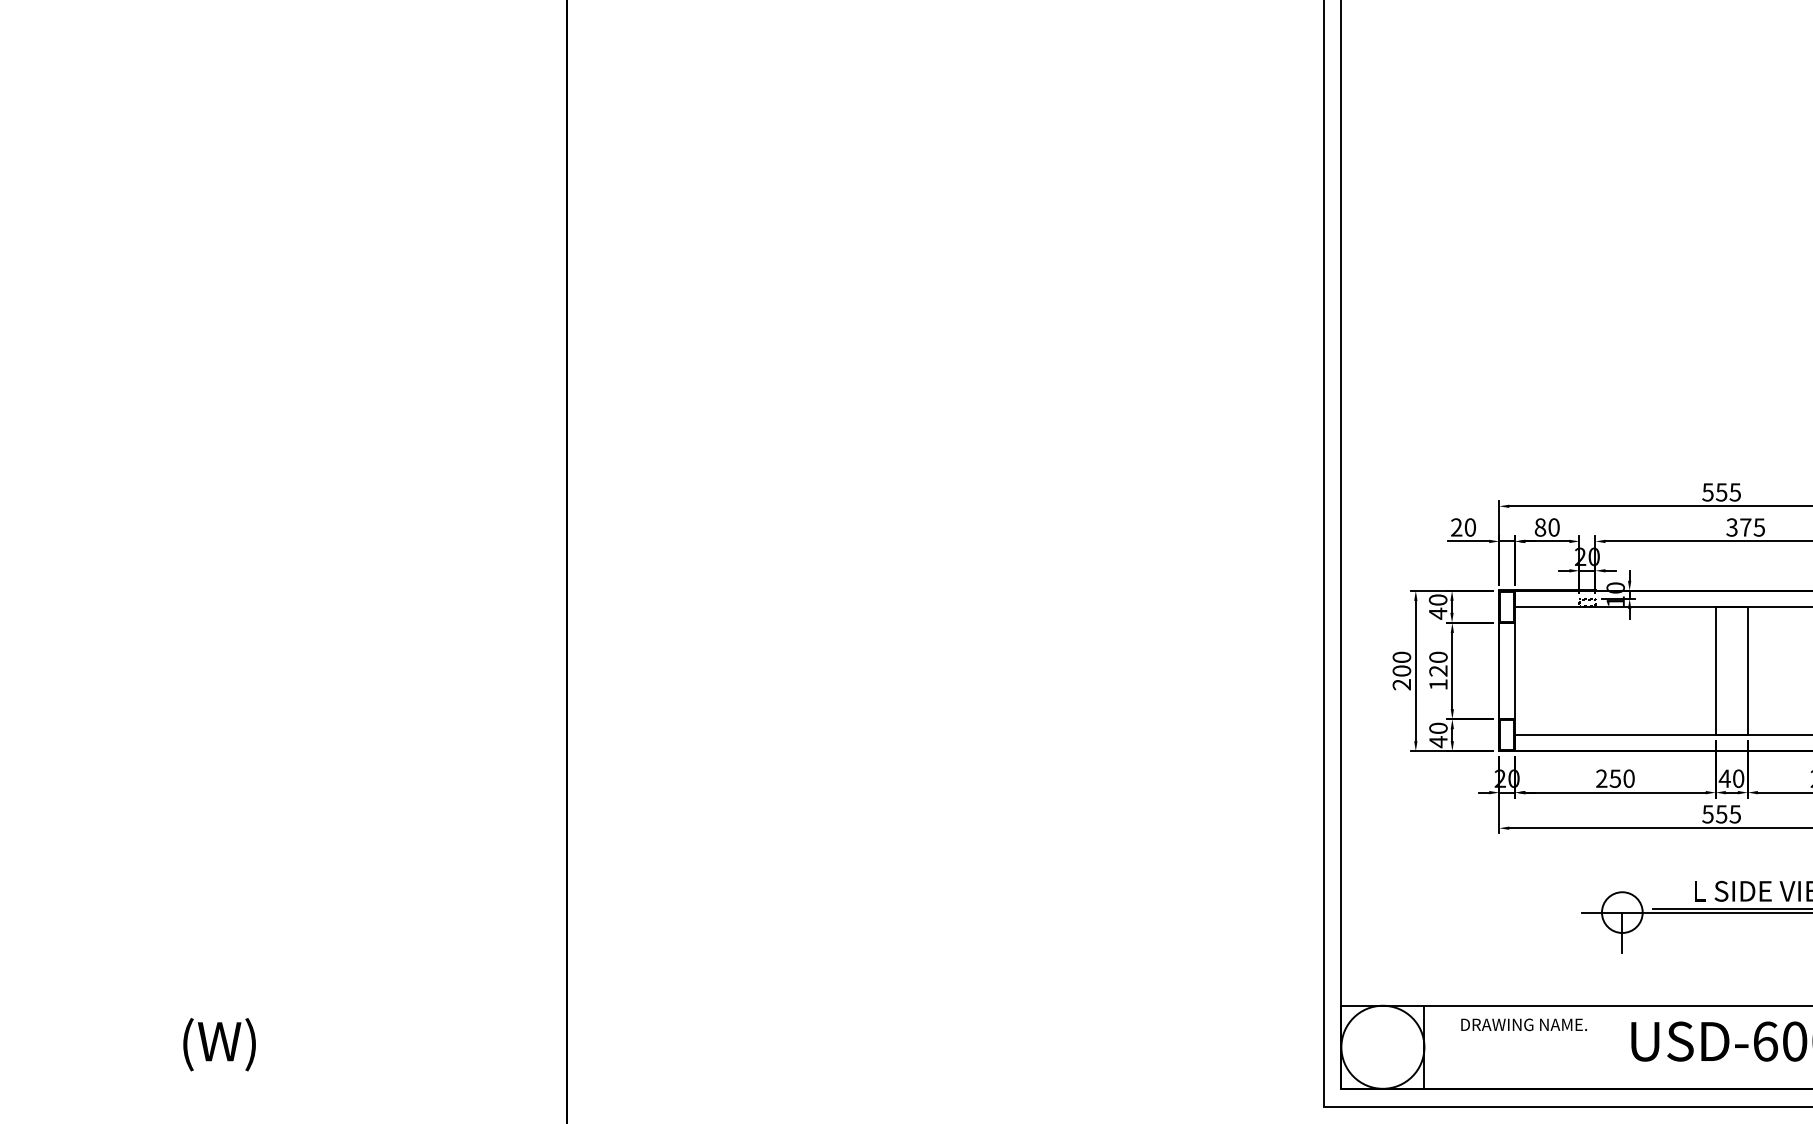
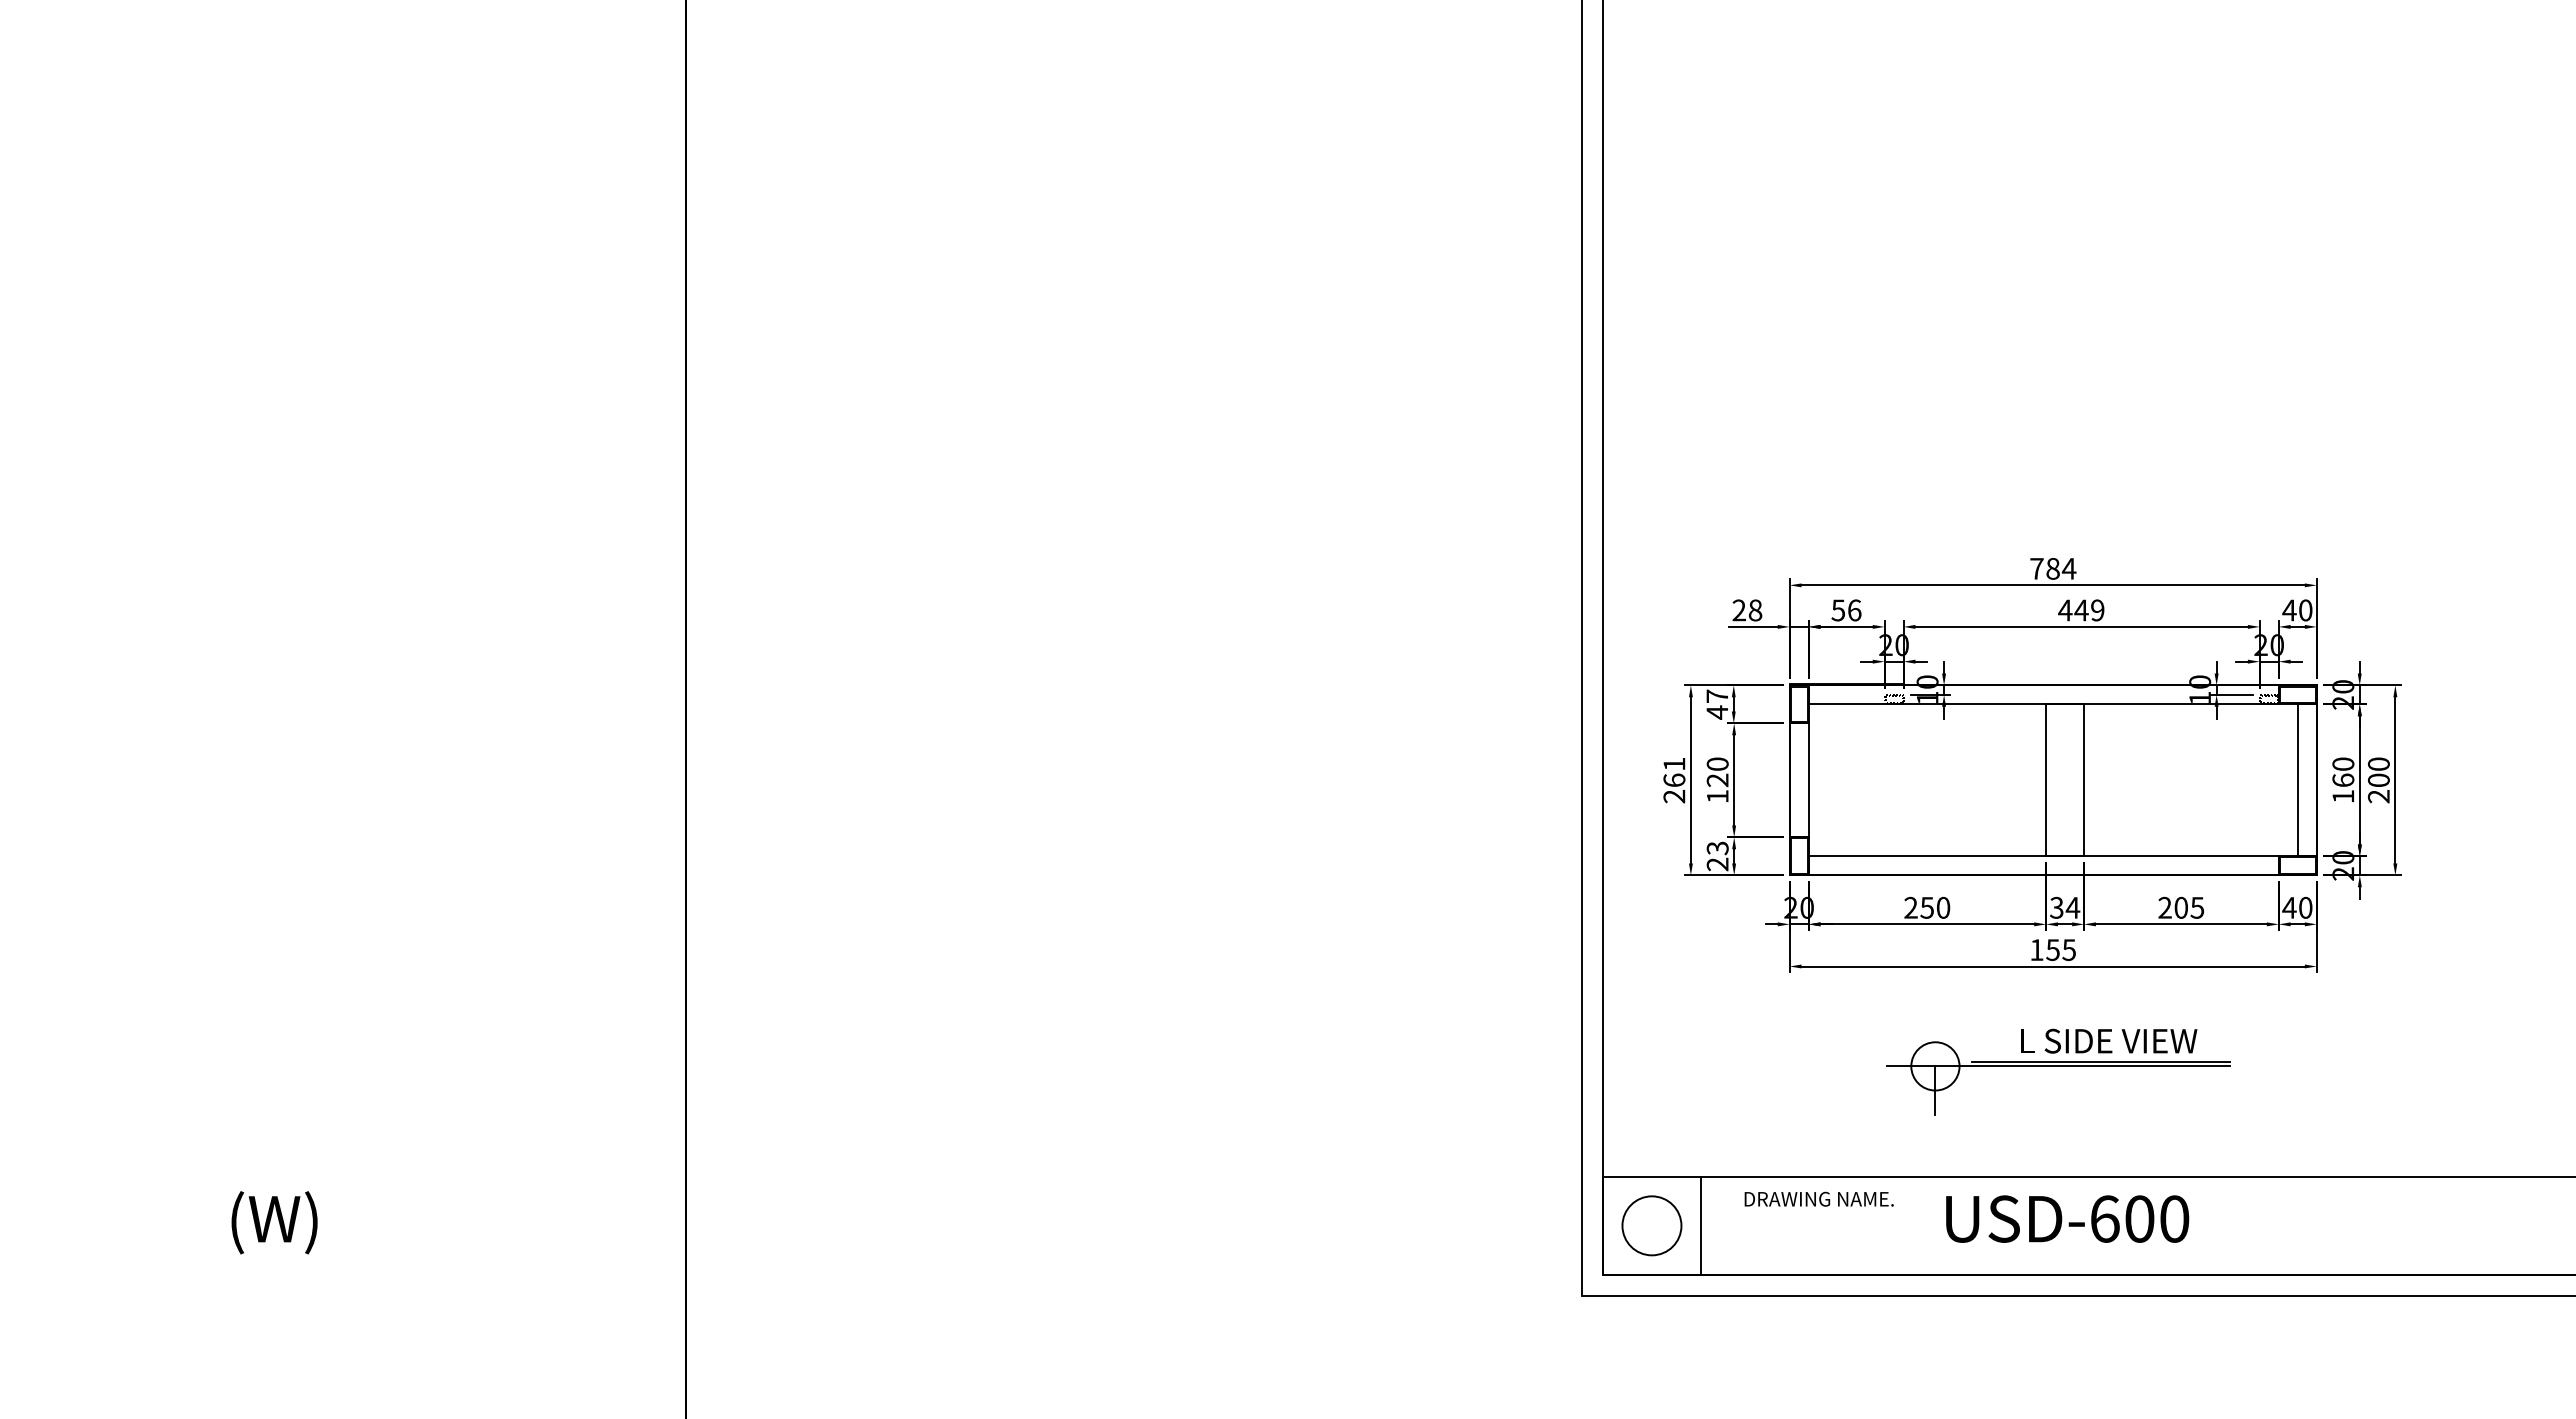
text: (1722, 492) -> (2053, 568), 555 -> 784
text: (1470, 527) -> (1755, 610), 20 -> 28
text: (1547, 527) -> (1846, 610), 80 -> 56
text: (1745, 527) -> (2081, 610), 375 -> 449
text: (1438, 599) -> (1717, 695), 40 -> 47
text: (1401, 663) -> (1674, 771), 200 -> 261
text: (1438, 735) -> (1717, 856), 40 -> 23
text: (1731, 778) -> (2064, 907), 40 -> 34
text: (1707, 814) -> (2036, 950), 555 -> 155
circle: (1382, 1046) -> (1651, 1225), size x0.6

